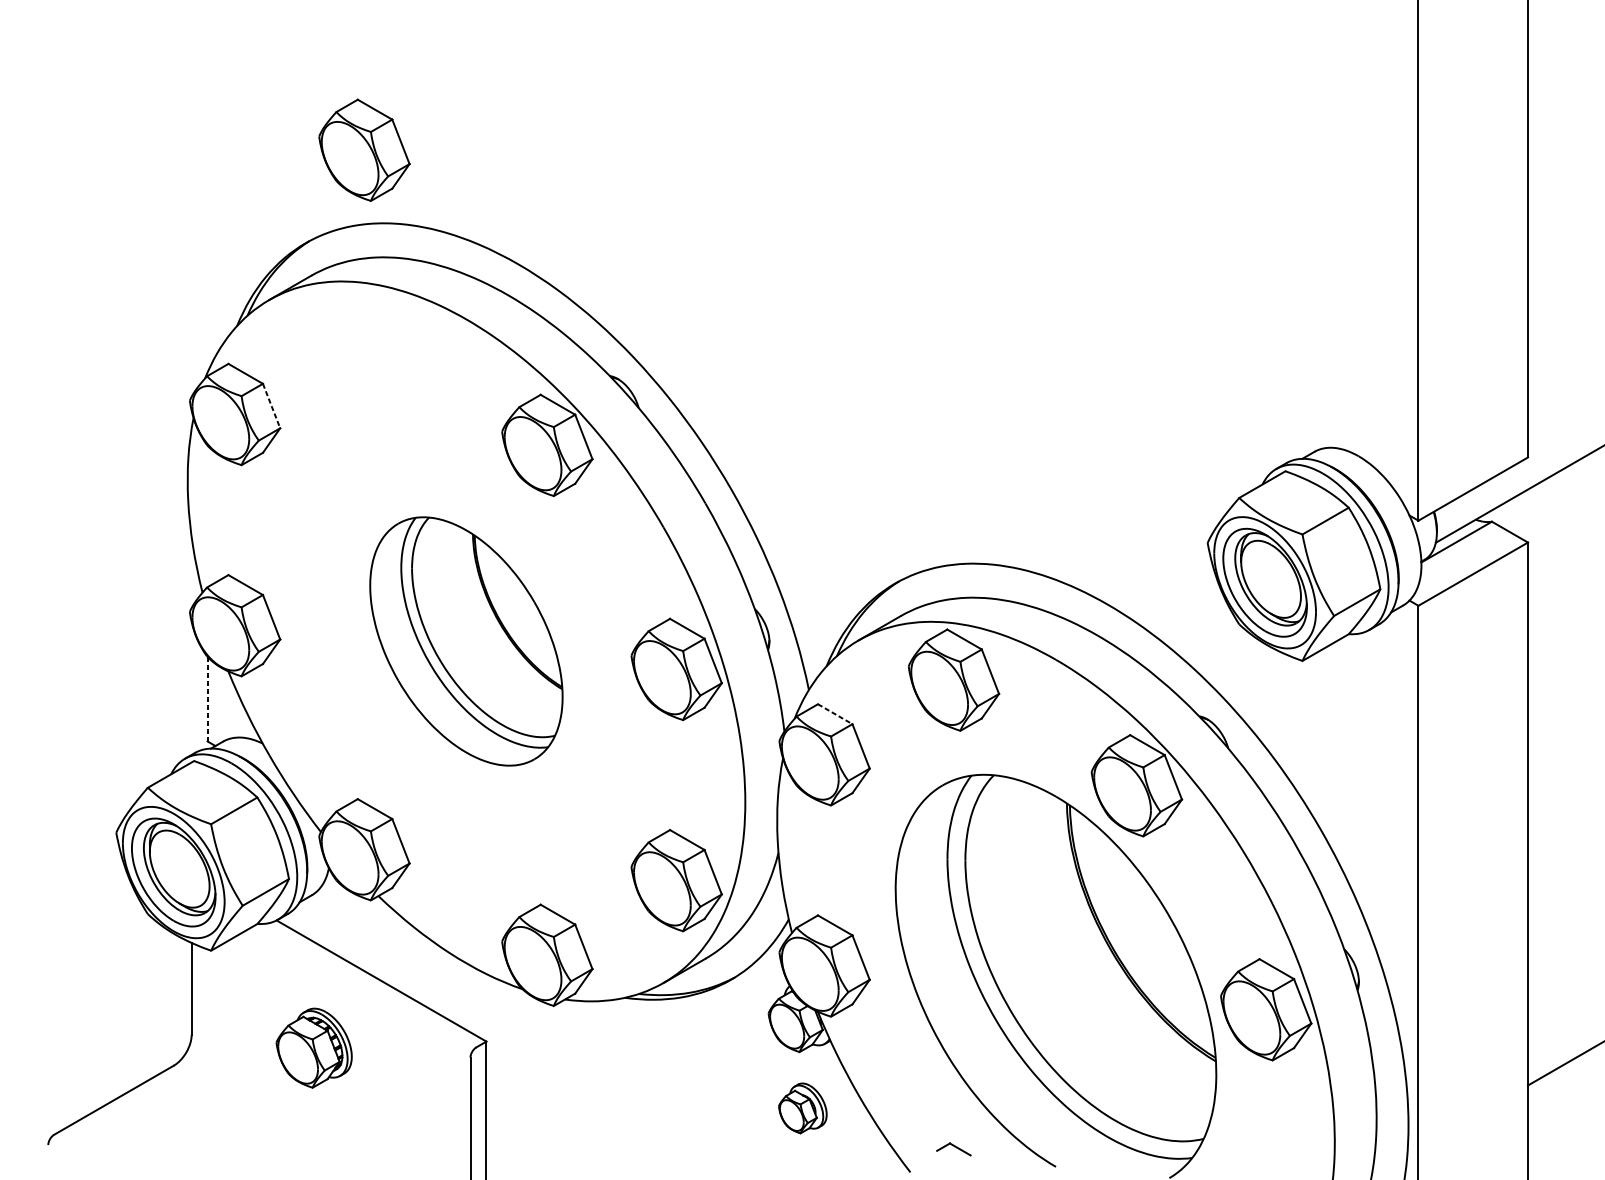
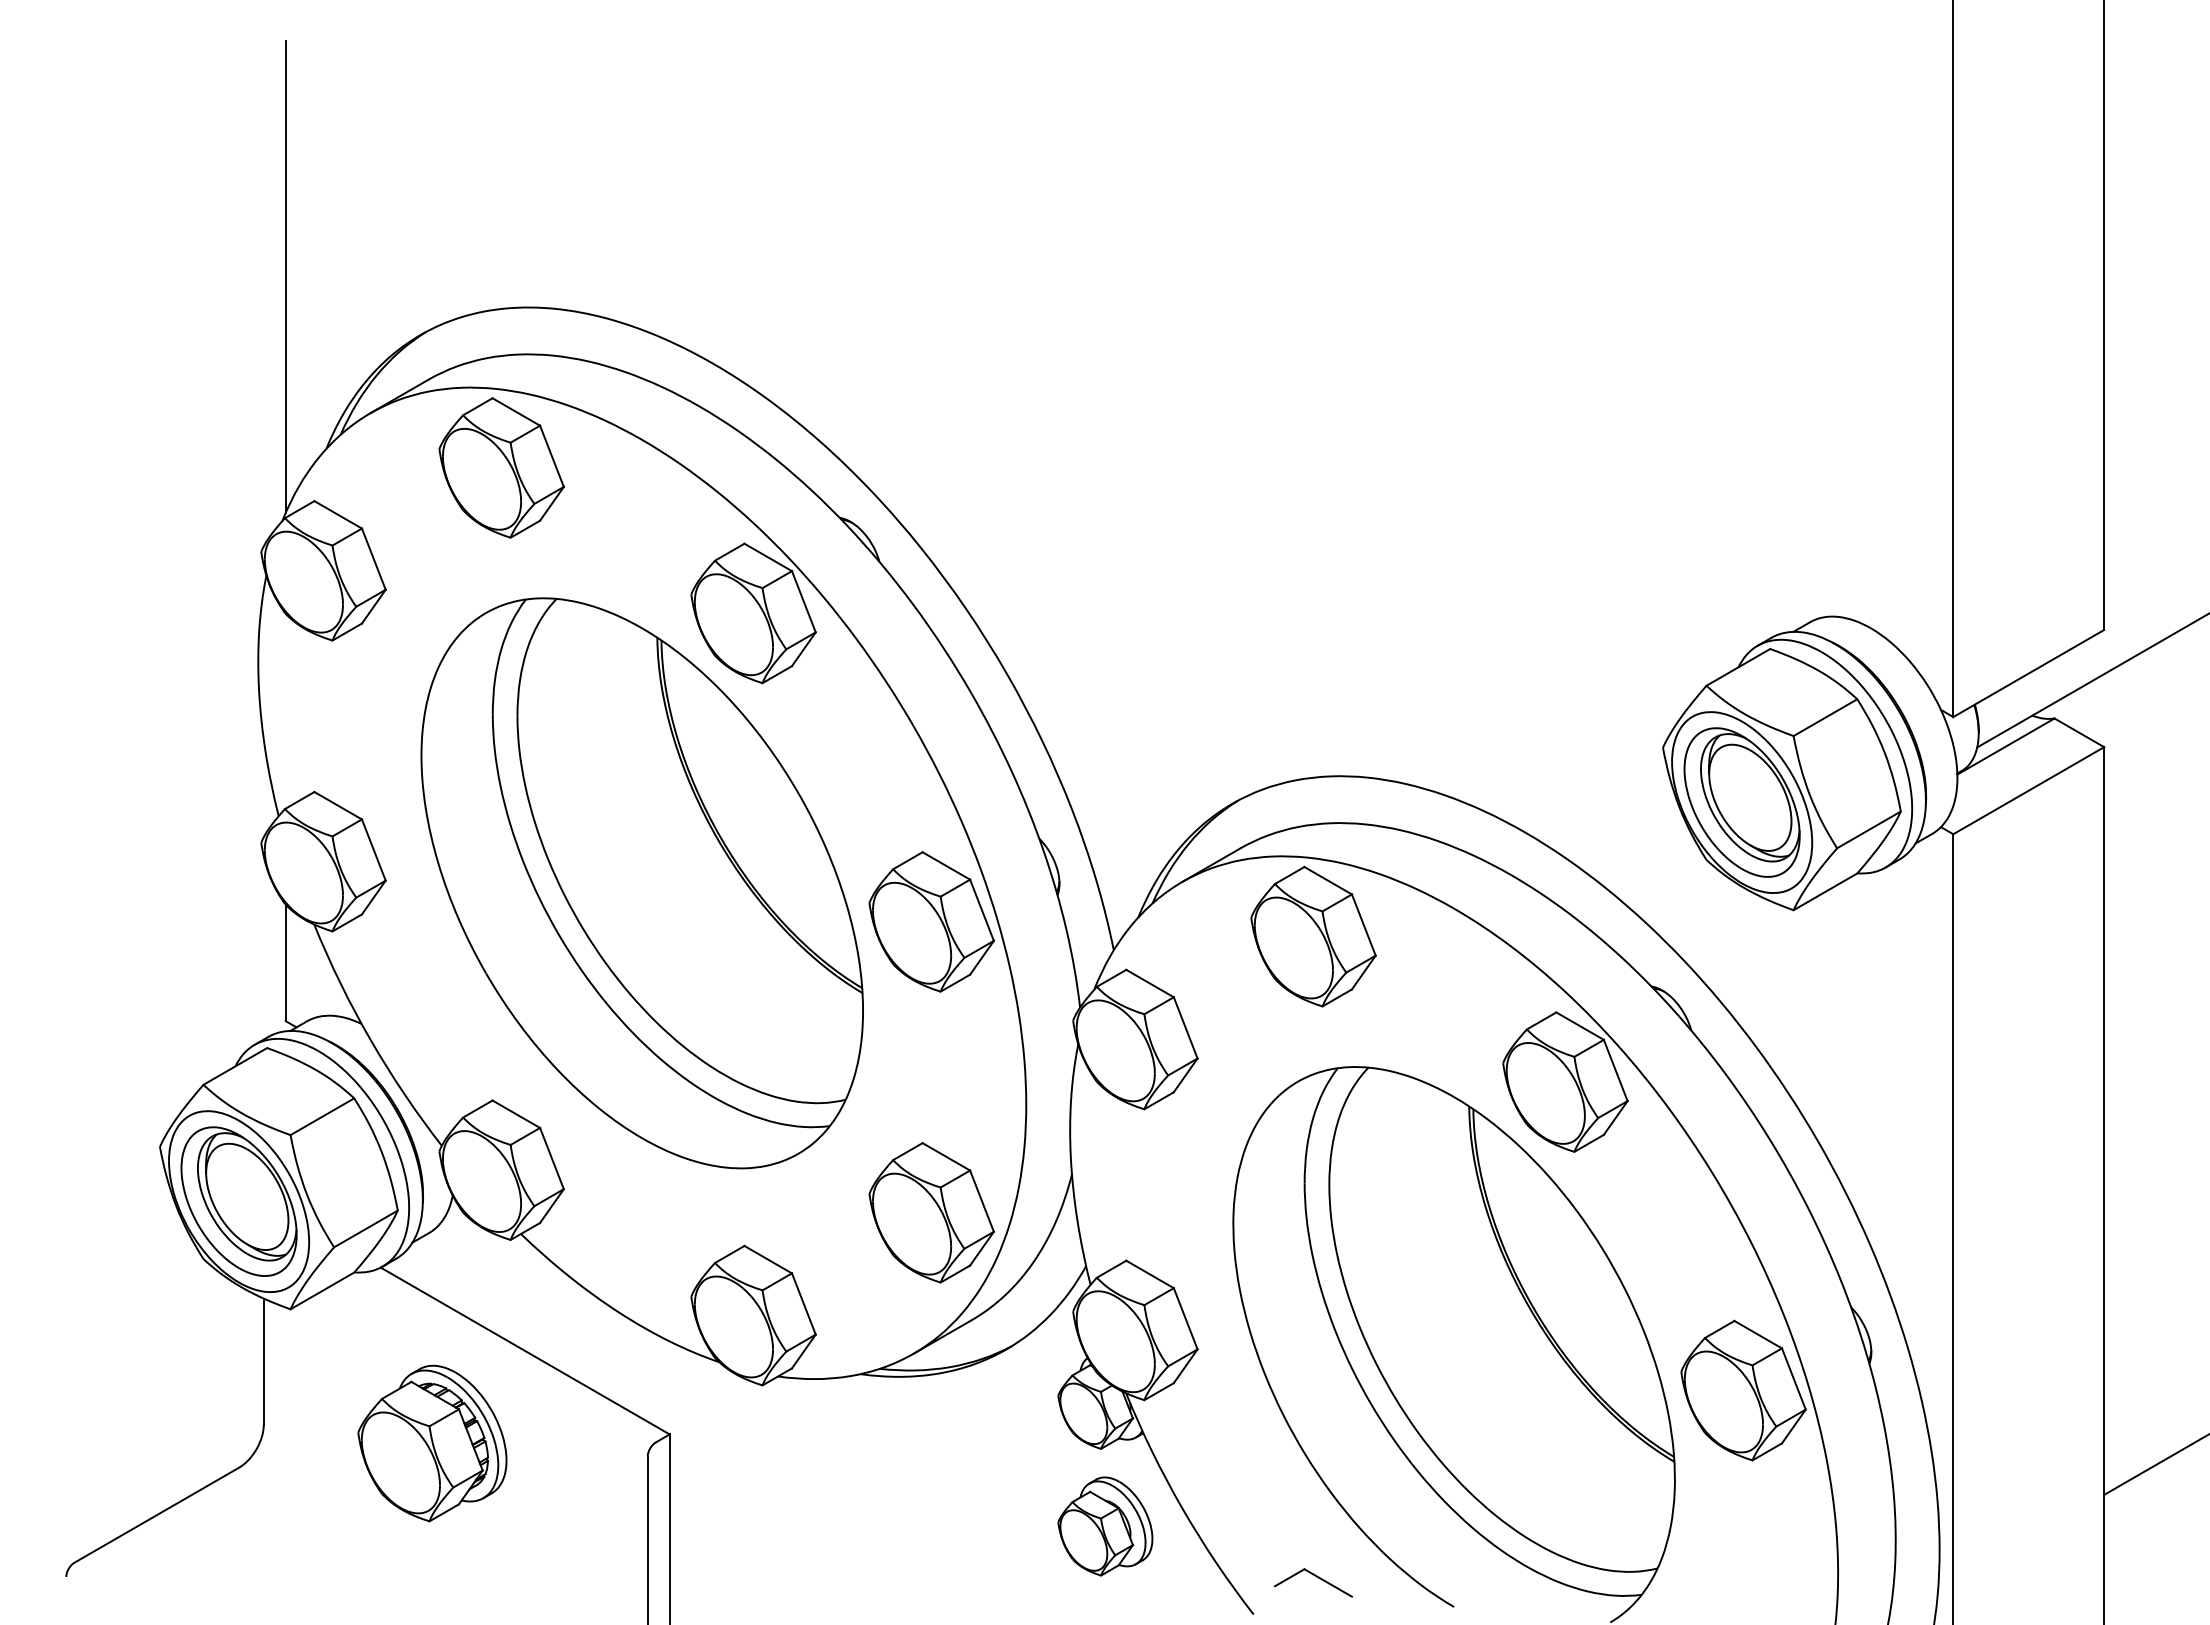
part: (364, 149) -> (501, 467), moved
line: (207, 200) -> (285, 276), added
line: (271, 406) -> (373, 559), dashed -> solid
part: (465, 641) -> (641, 883), size x1.67
line: (207, 699) -> (285, 963), dashed -> solid
line: (835, 714) -> (1150, 983), dashed -> solid
part: (314, 1048) -> (432, 1443), size x1.43
part: (802, 1108) -> (1105, 1526), size x1.43
part: (953, 1149) -> (1313, 1582), size x1.67

